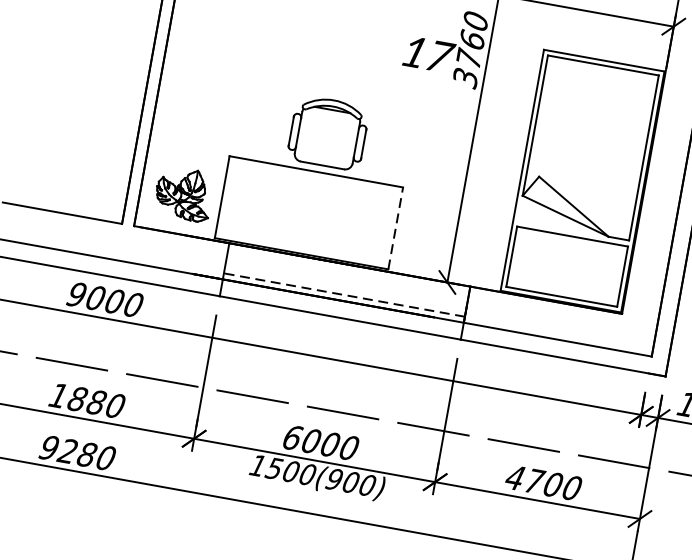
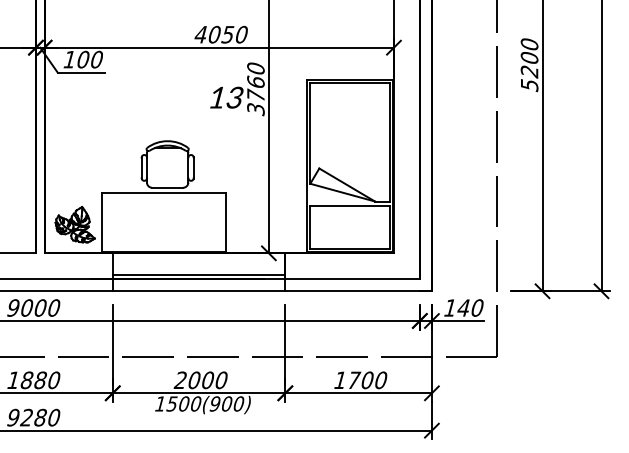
text: (439, 56) -> (235, 97), 17 -> 13
line: (396, 227) -> (226, 221), dashed -> solid
line: (343, 294) -> (198, 274), dashed -> solid
text: (291, 437) -> (180, 380), 6000 -> 2000
text: (514, 476) -> (339, 379), 4700 -> 1700

